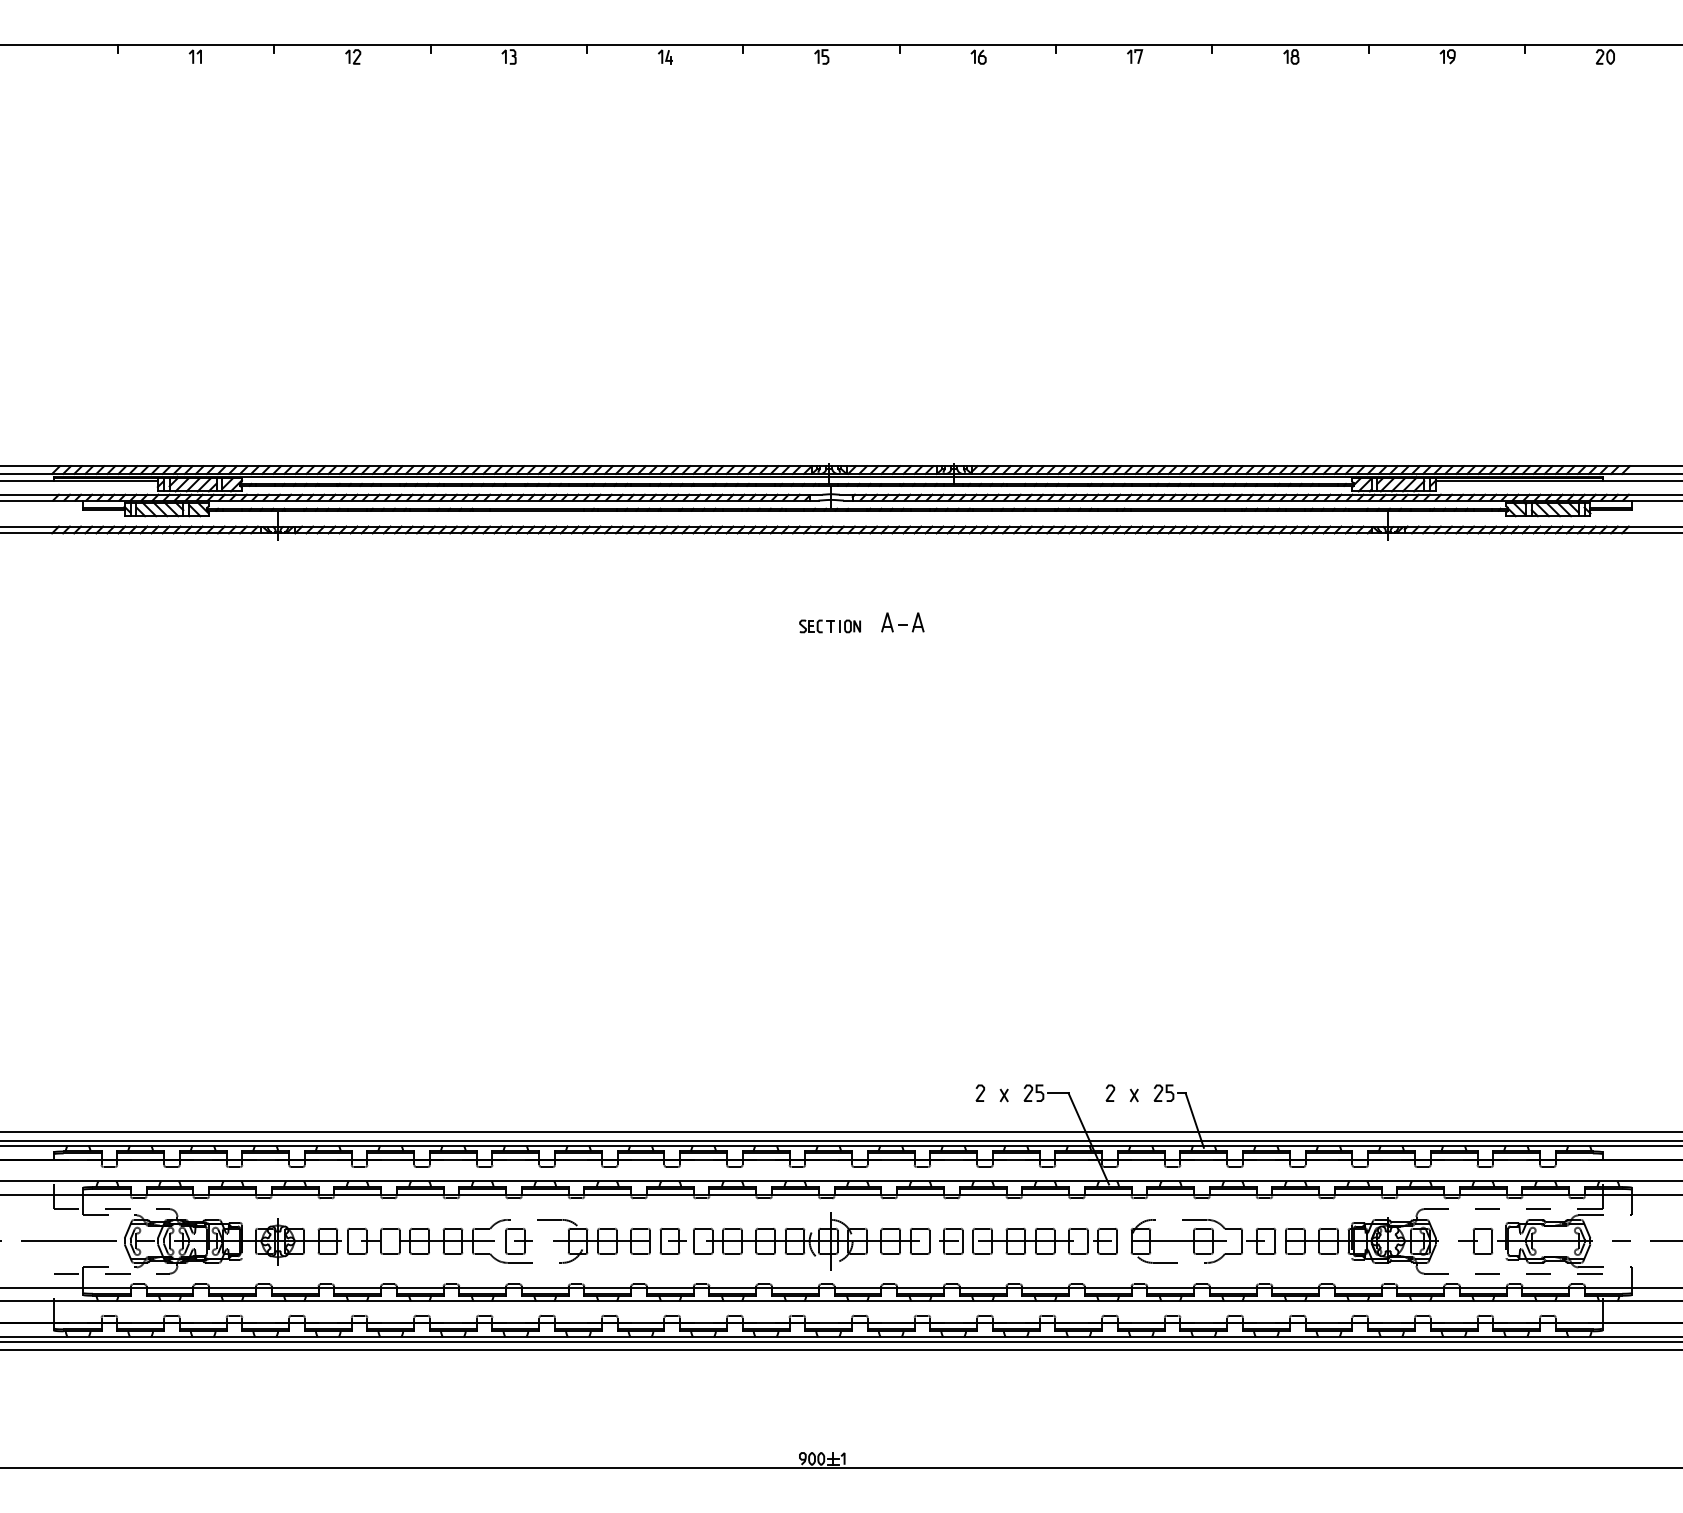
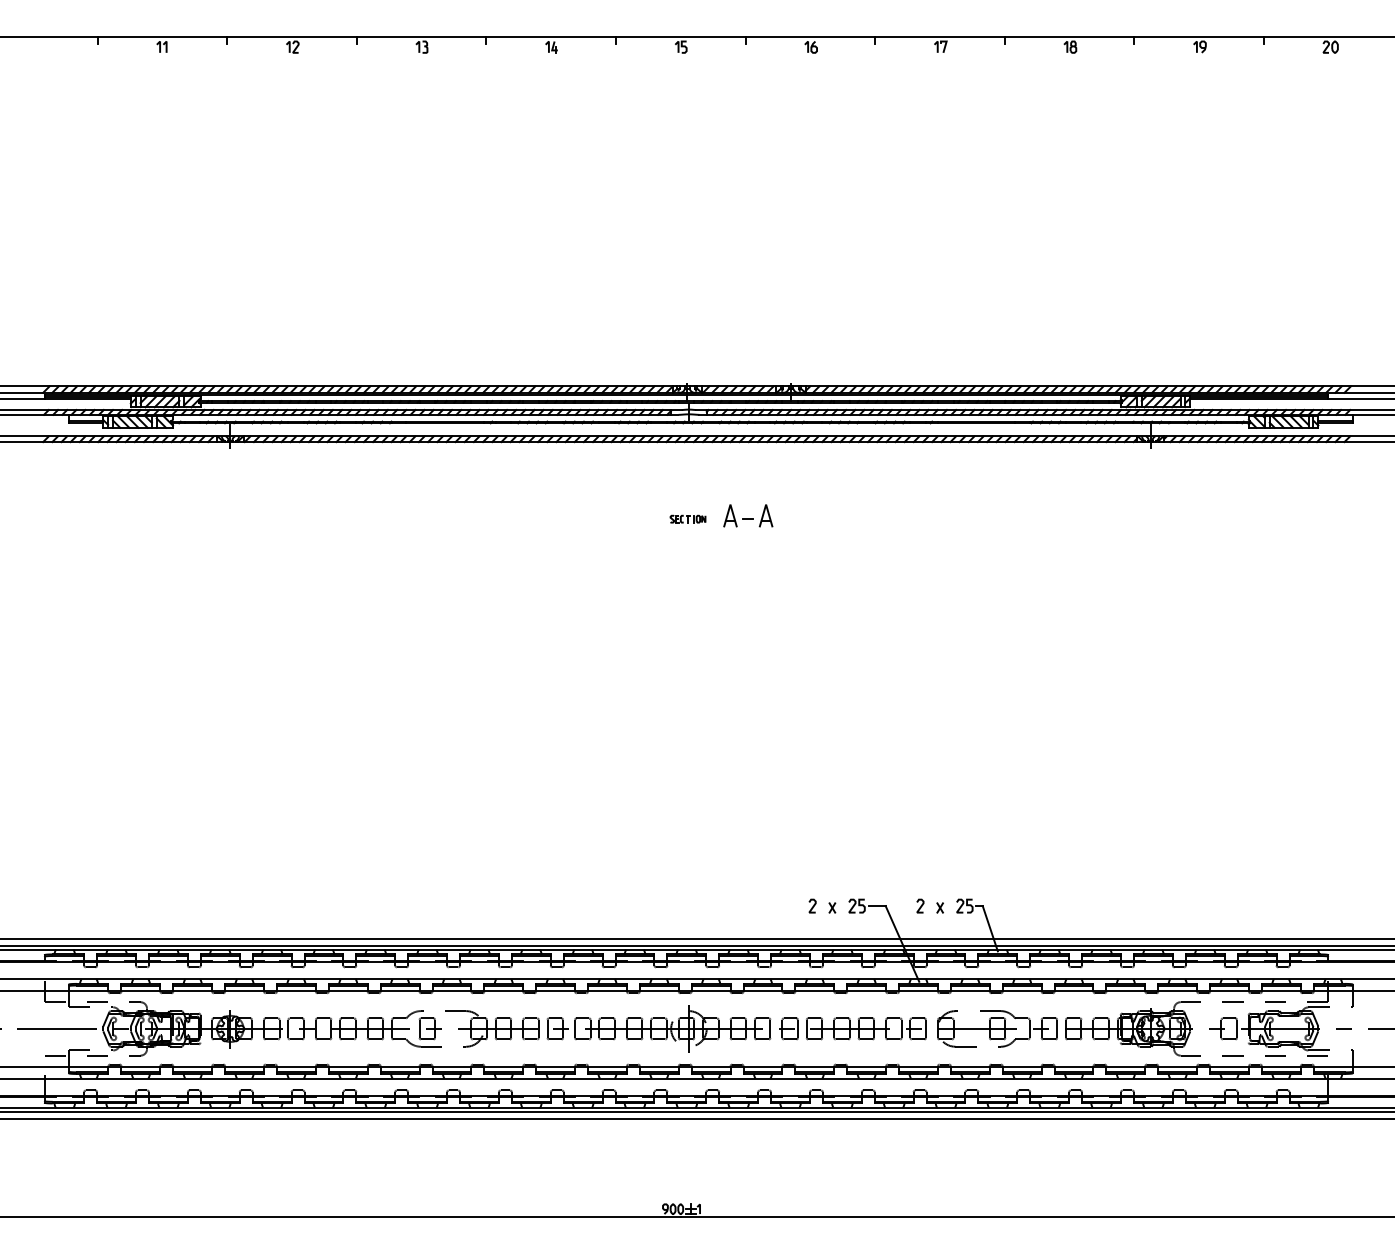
part: (902, 622) -> (748, 515), size x1.4
part: (829, 626) -> (687, 519), size x0.7

